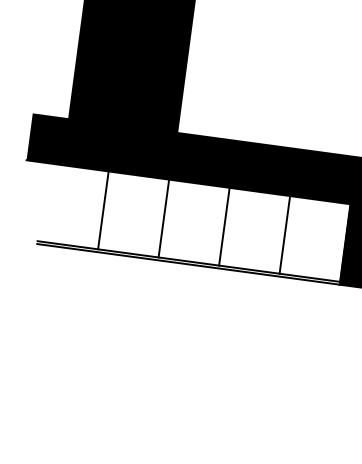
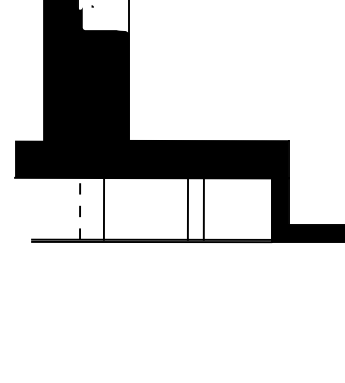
line: (103, 210) -> (80, 208), solid -> dashed
line: (163, 217) -> (103, 208), moved
line: (223, 226) -> (187, 208), moved
line: (284, 234) -> (203, 208), moved

